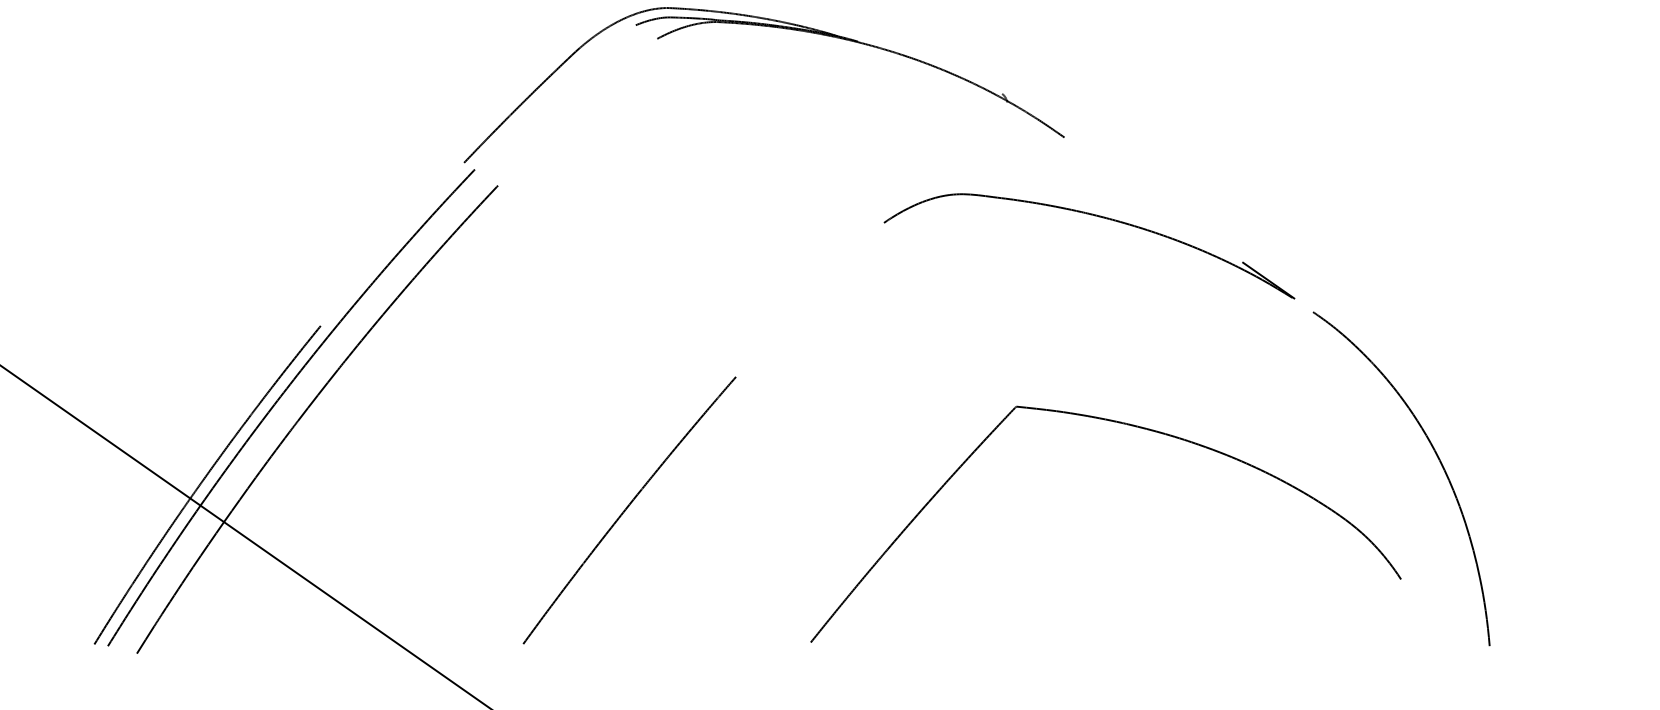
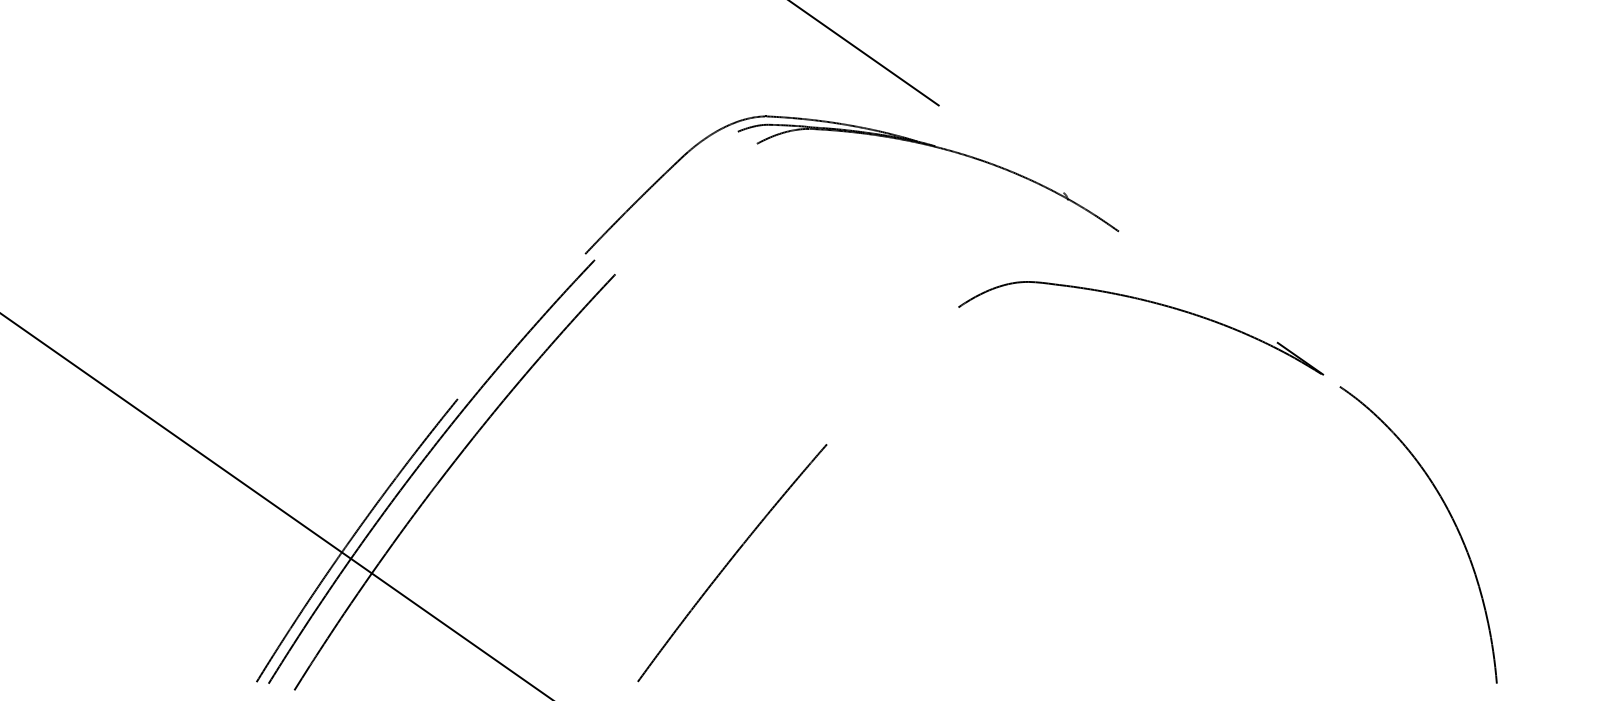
part: (1131, 426) -> (1178, 488), removed

